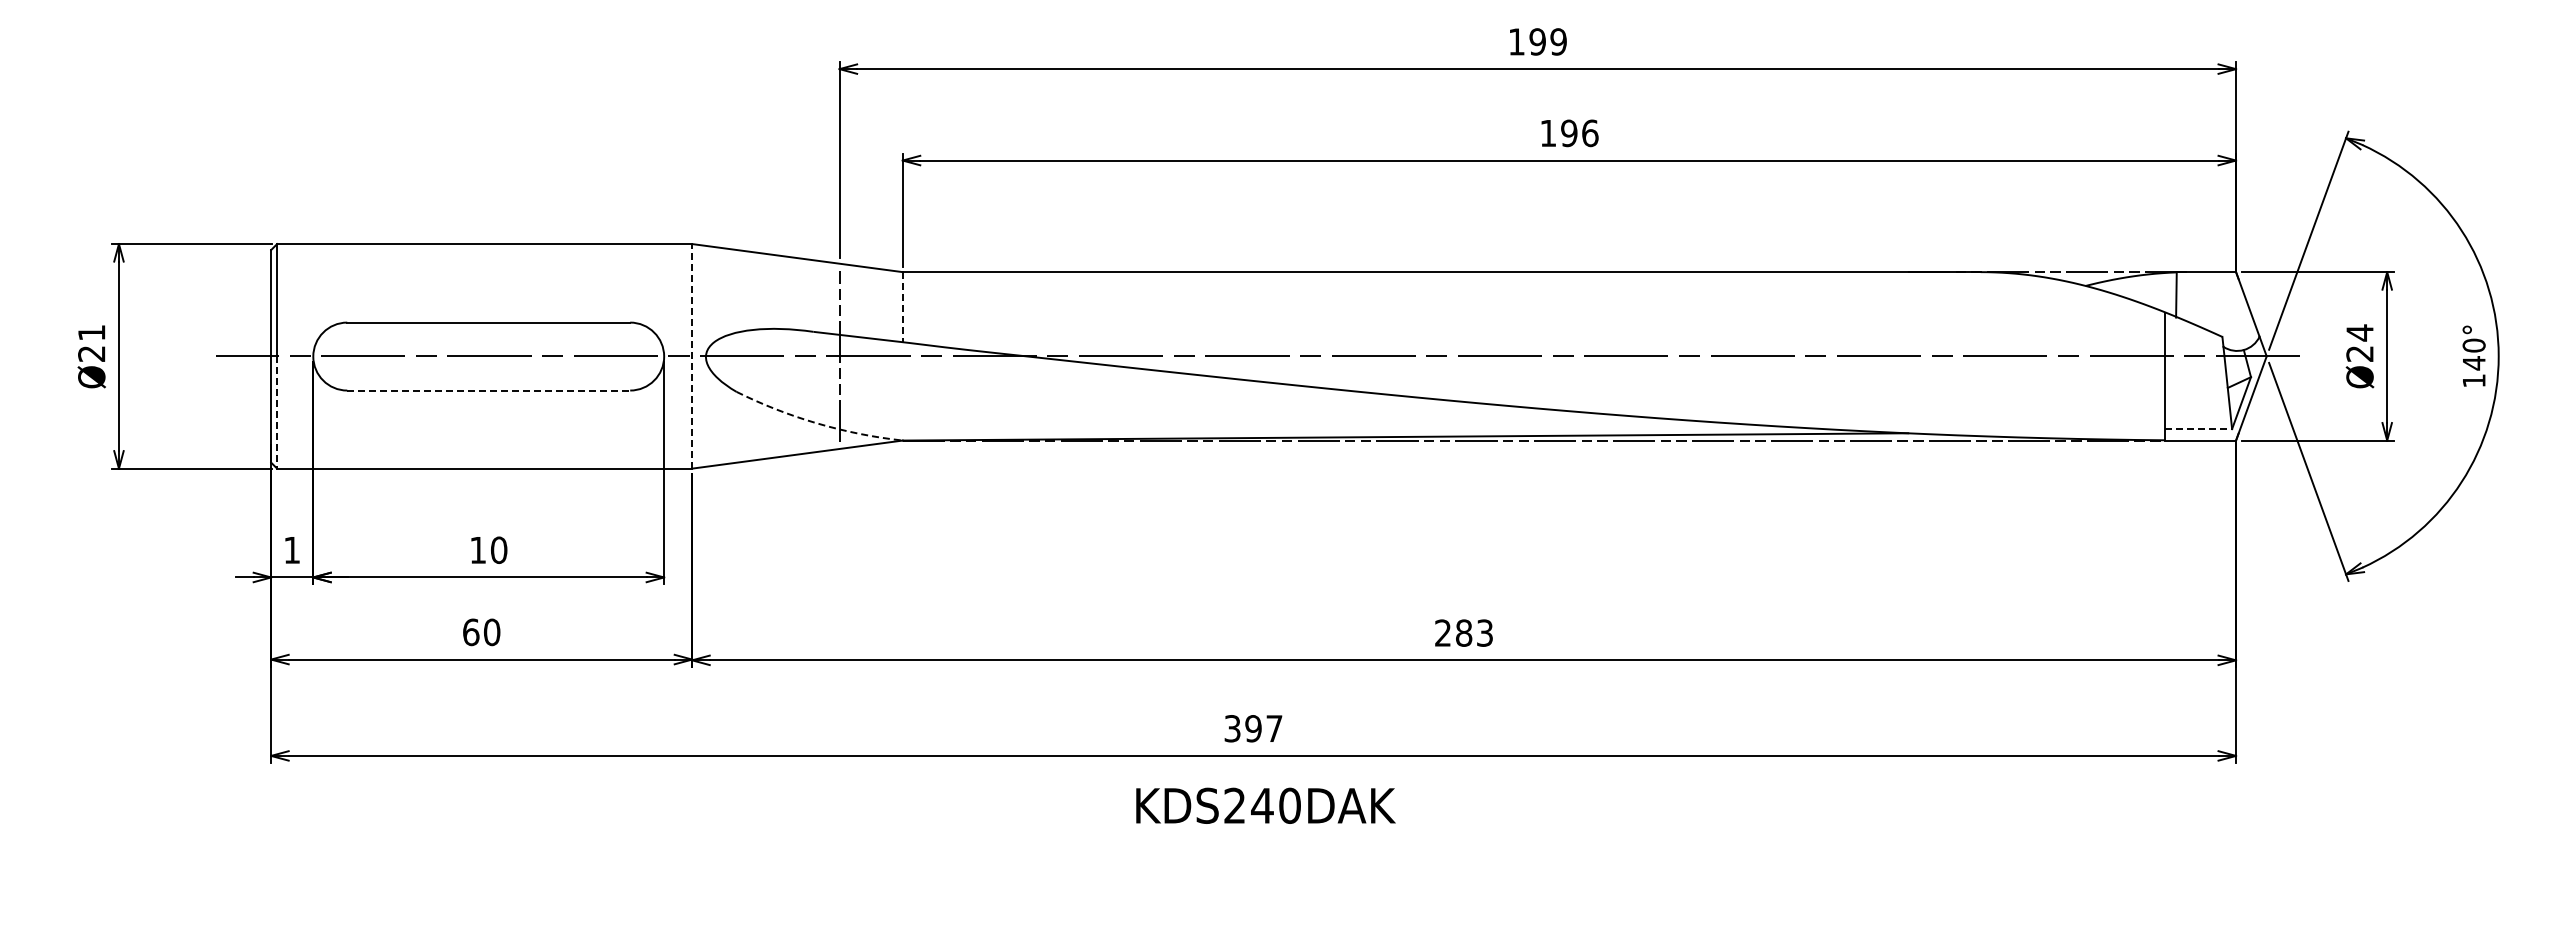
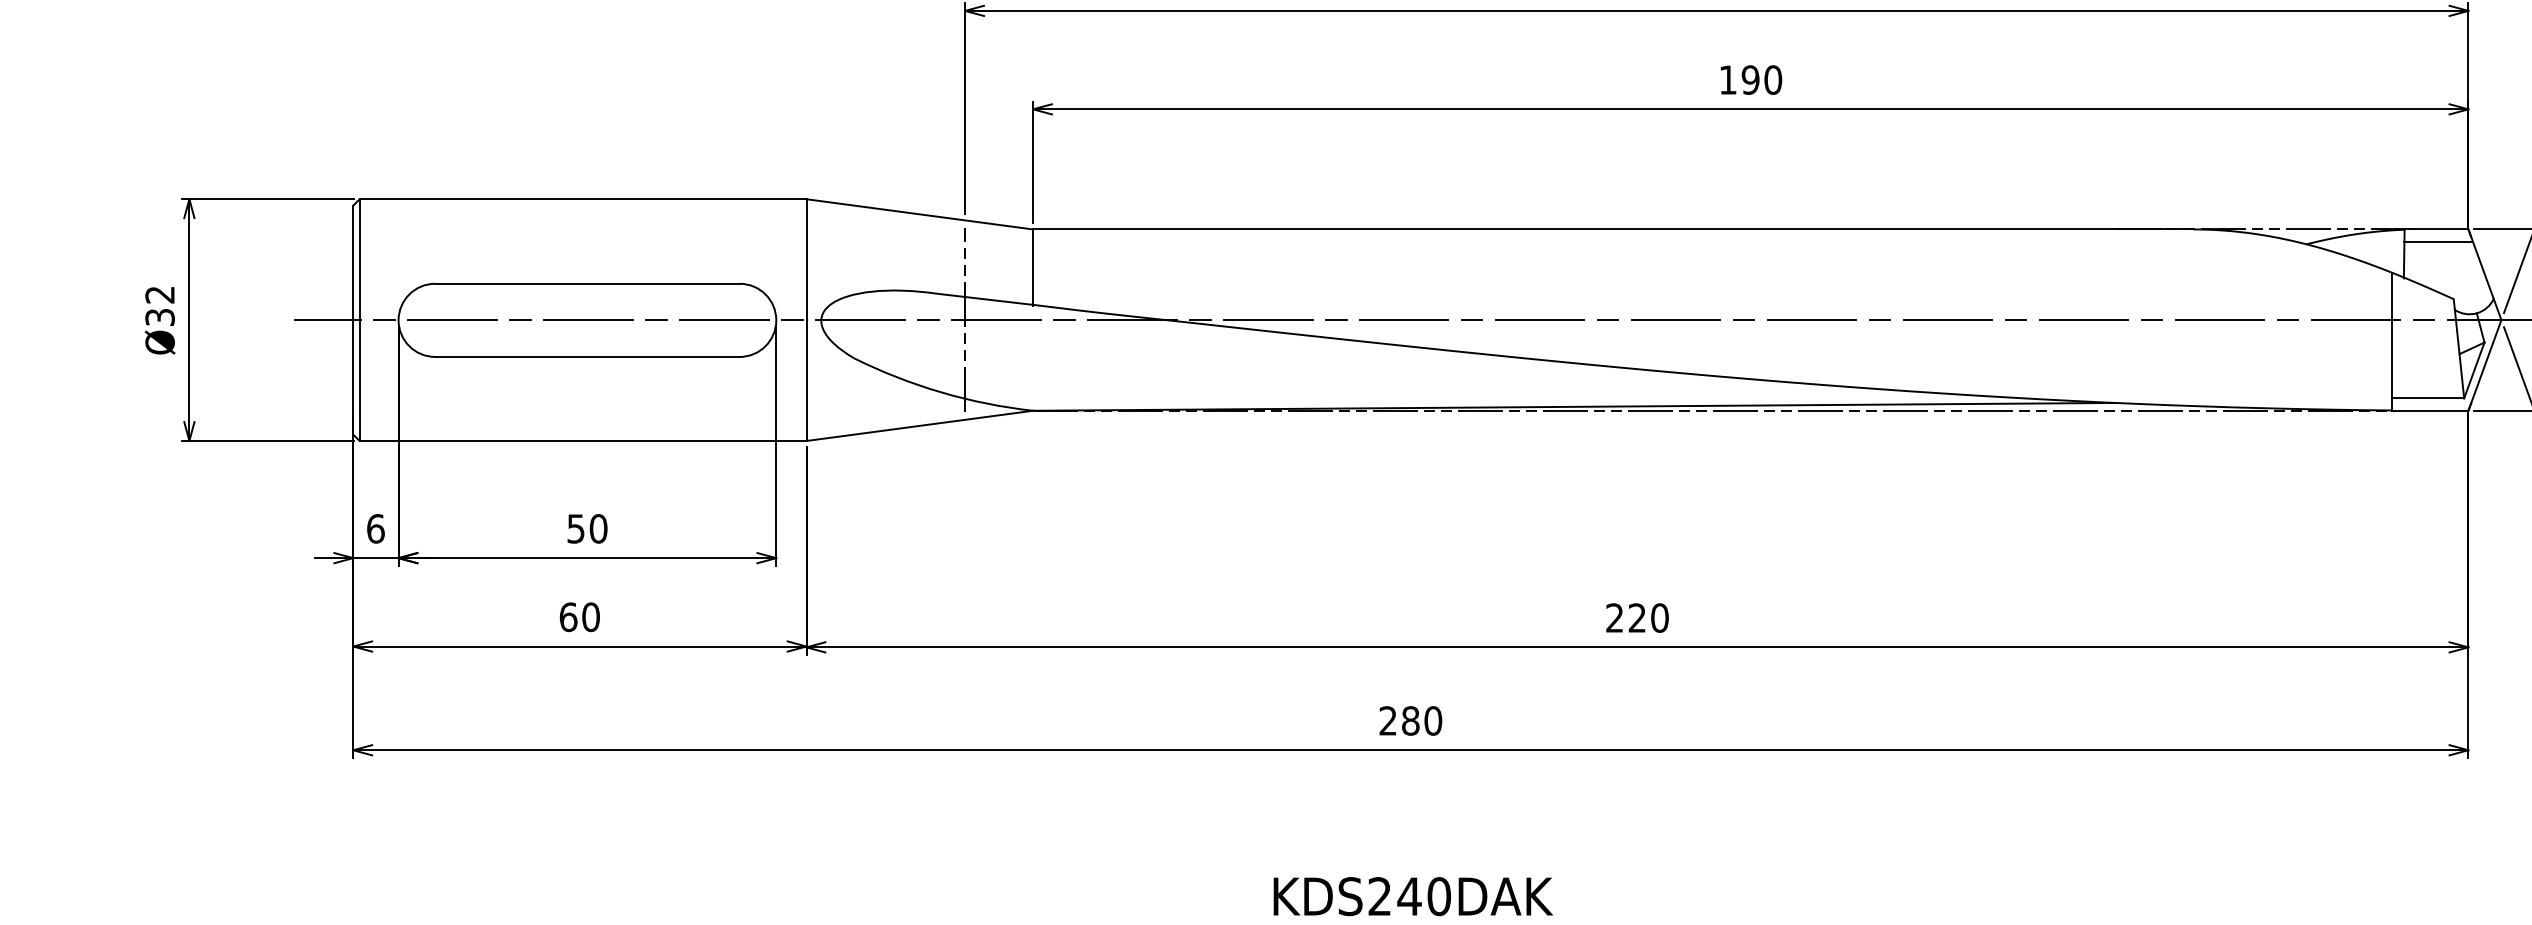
text: (1590, 132) -> (1773, 79), 196 -> 190
line: (2207, 283) -> (2437, 241), added
line: (902, 308) -> (1032, 268), dashed -> solid
text: (91, 343) -> (159, 306), Ø21 -> Ø32
line: (692, 355) -> (806, 319), dashed -> solid
line: (489, 390) -> (588, 356), dashed -> solid
line: (277, 412) -> (360, 380), dashed -> solid
arc: (817, 423) -> (941, 392), dashed -> solid
line: (2199, 429) -> (2429, 398), dashed -> solid
text: (292, 550) -> (376, 529), 1 -> 6
text: (477, 550) -> (575, 529), 10 -> 50
text: (1474, 632) -> (1648, 617), 283 -> 220
text: (1253, 728) -> (1410, 720), 397 -> 280
text: (1265, 805) -> (1412, 896), moved

